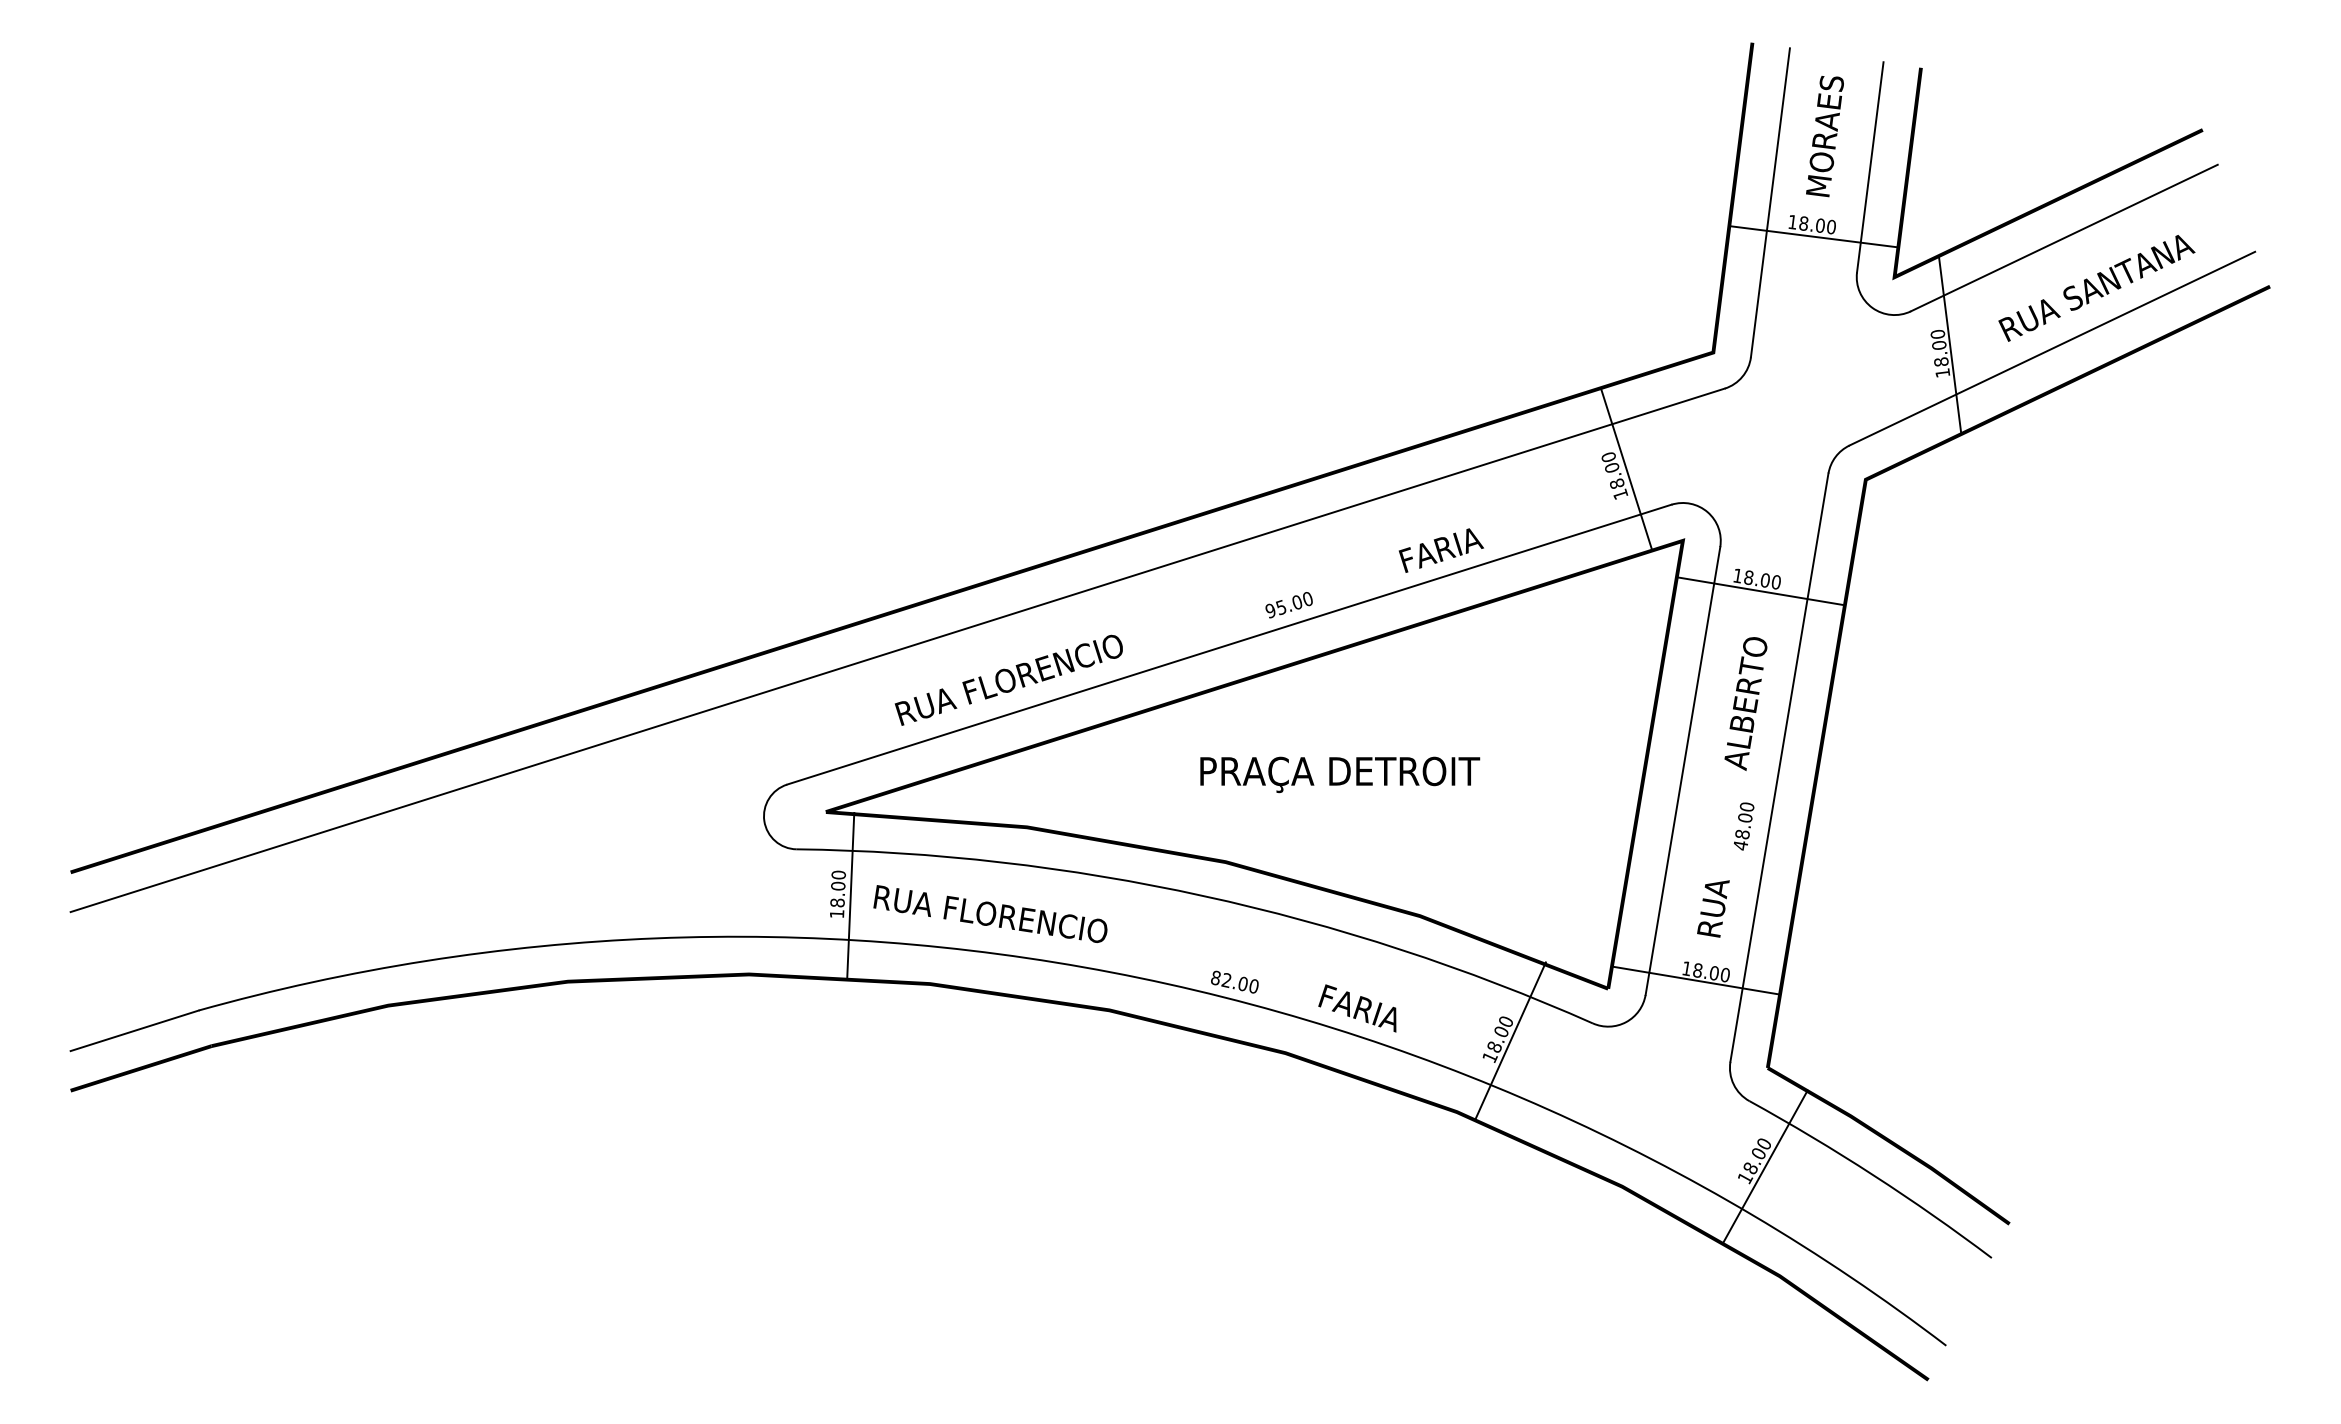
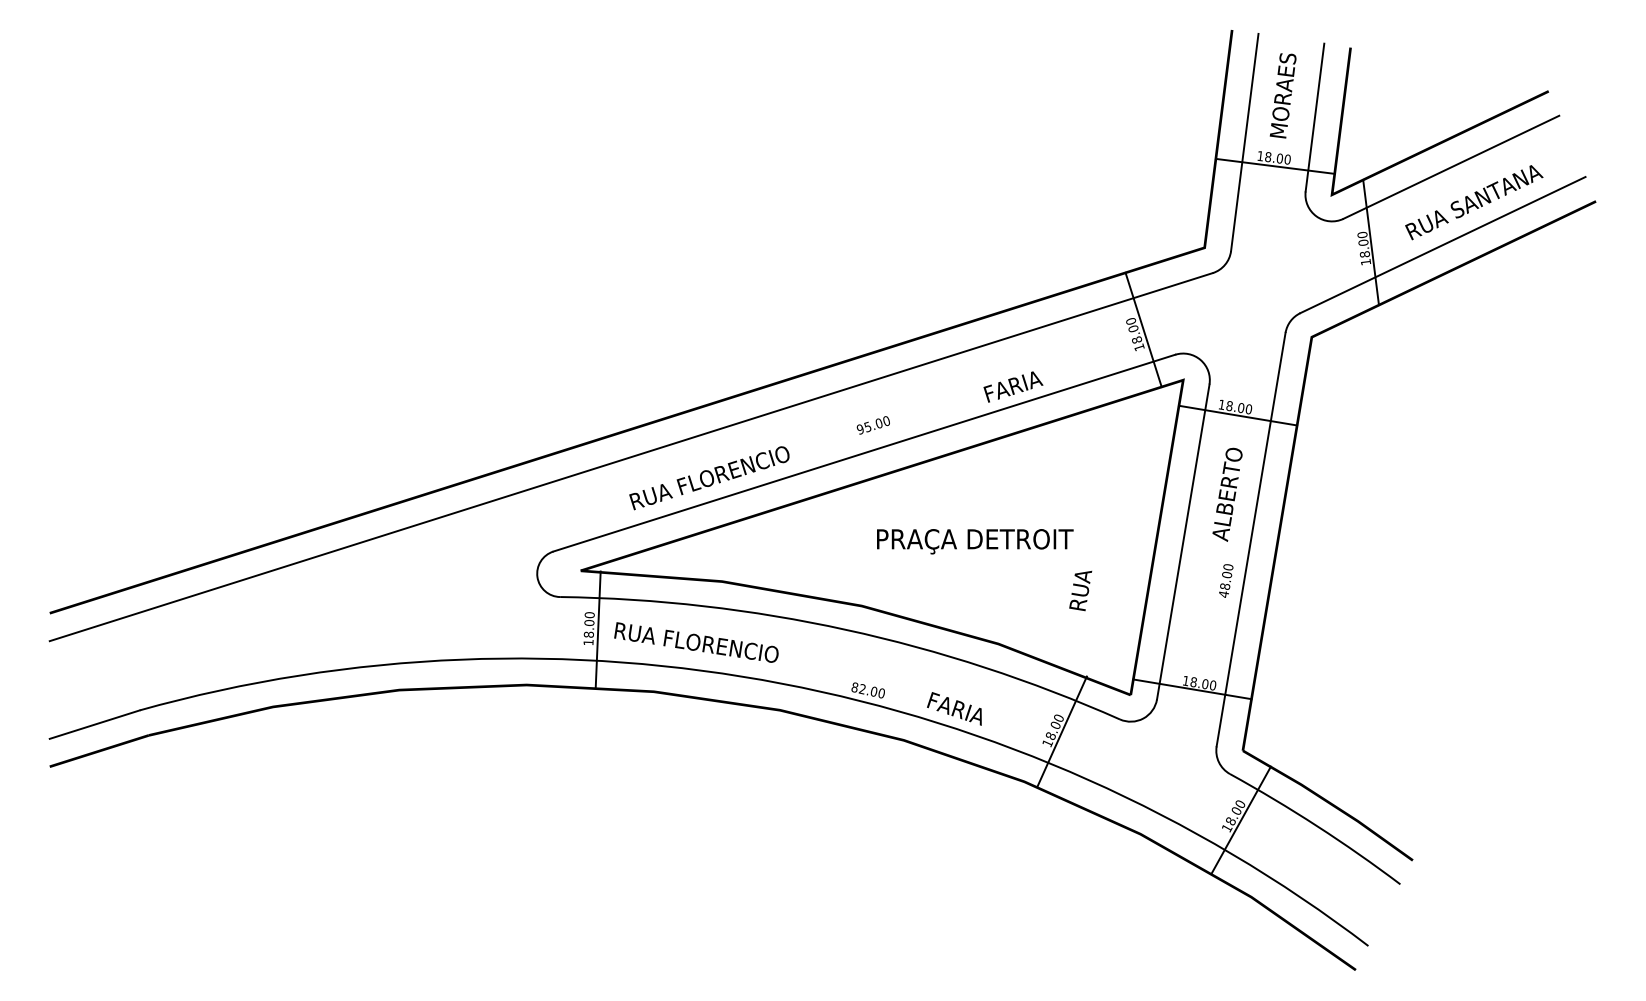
text: (1287, 605) -> (872, 425), moved
text: (1340, 774) -> (975, 541), moved
text: (1713, 908) -> (1080, 590), moved

